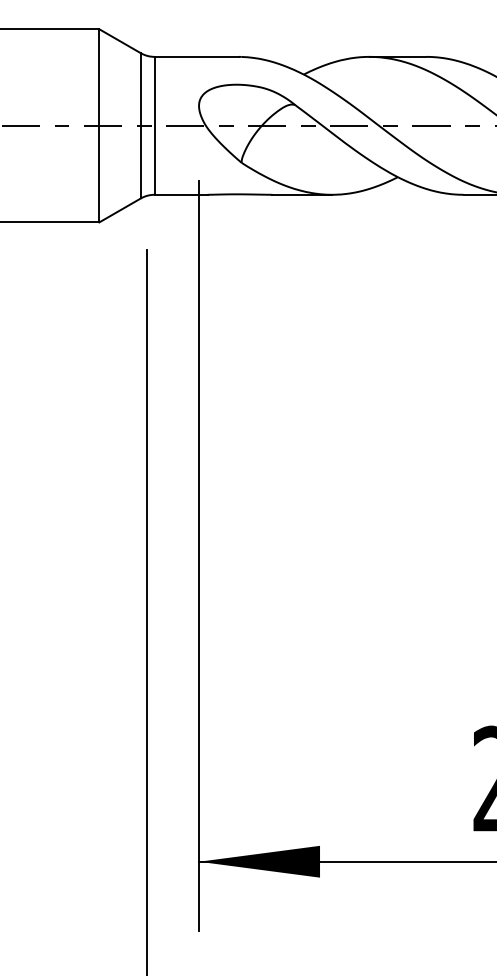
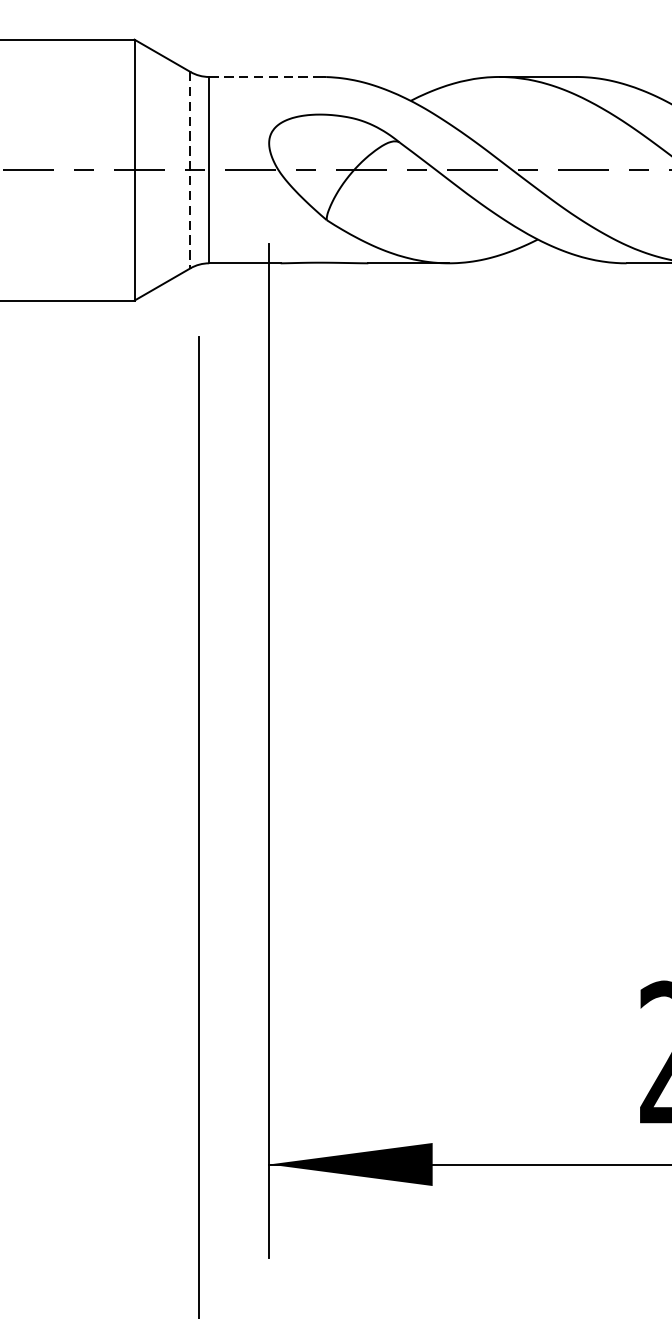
line: (196, 56) -> (265, 76), solid -> dashed
line: (140, 125) -> (190, 169), solid -> dashed

